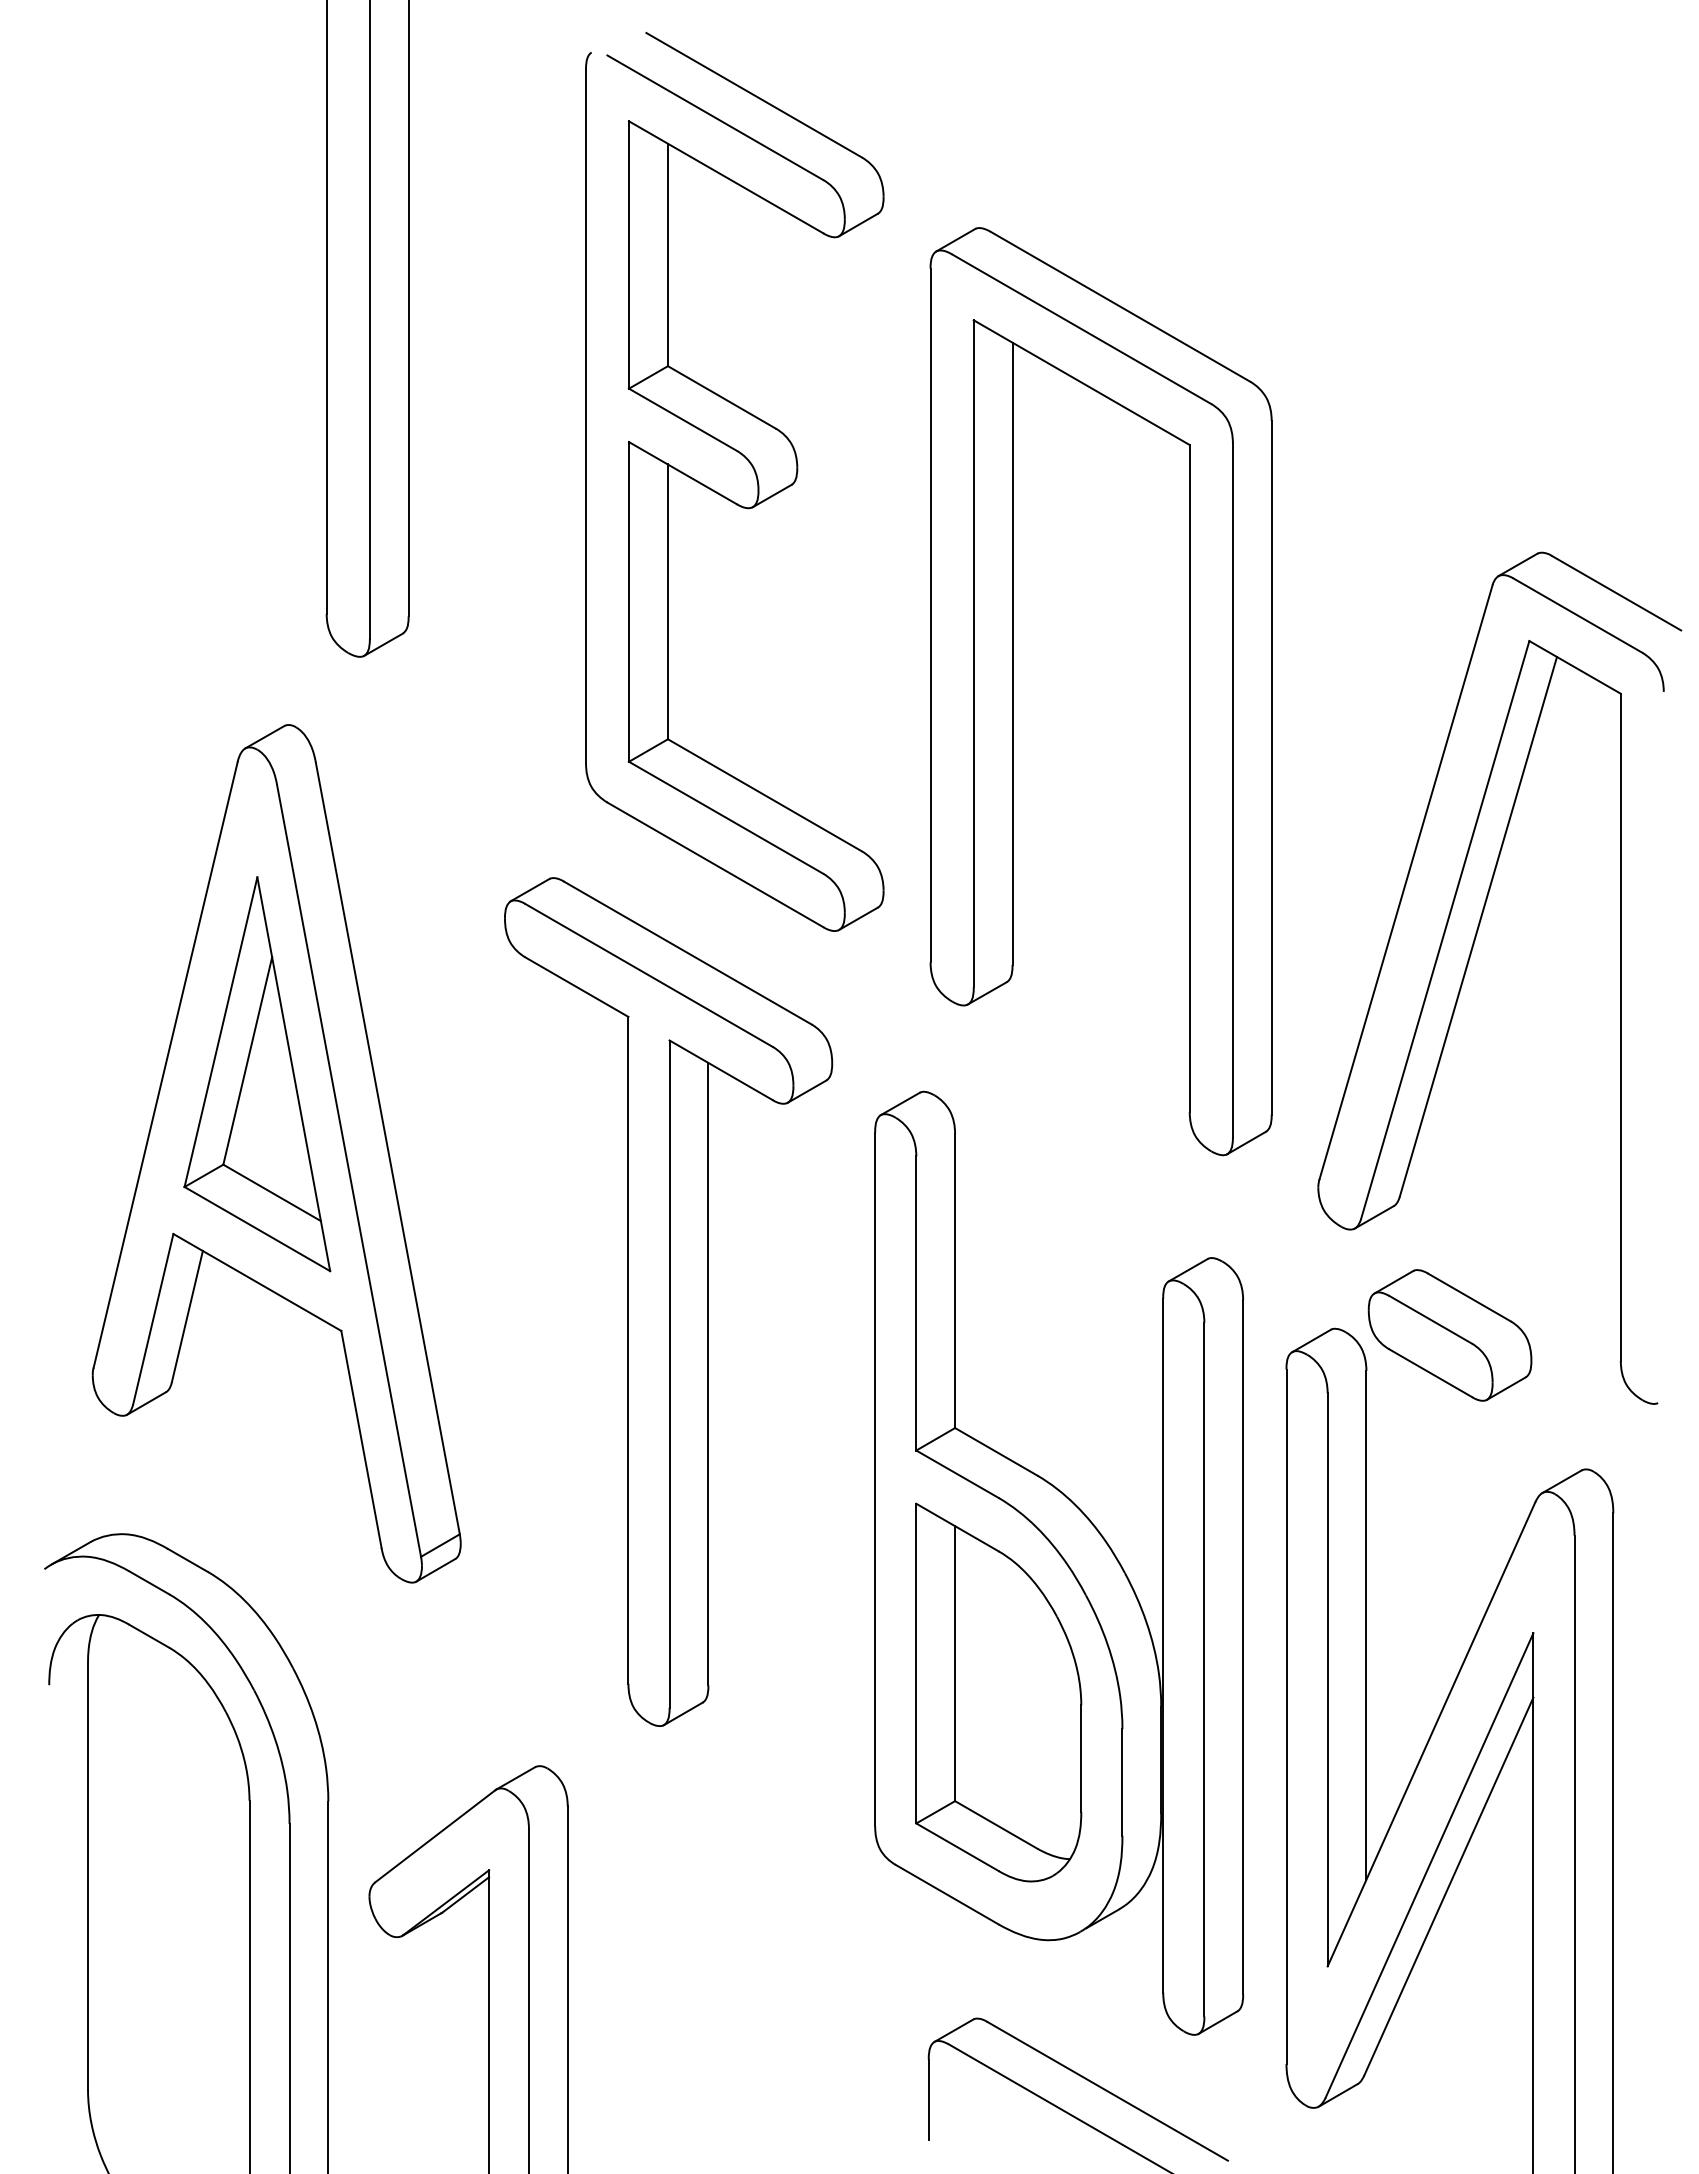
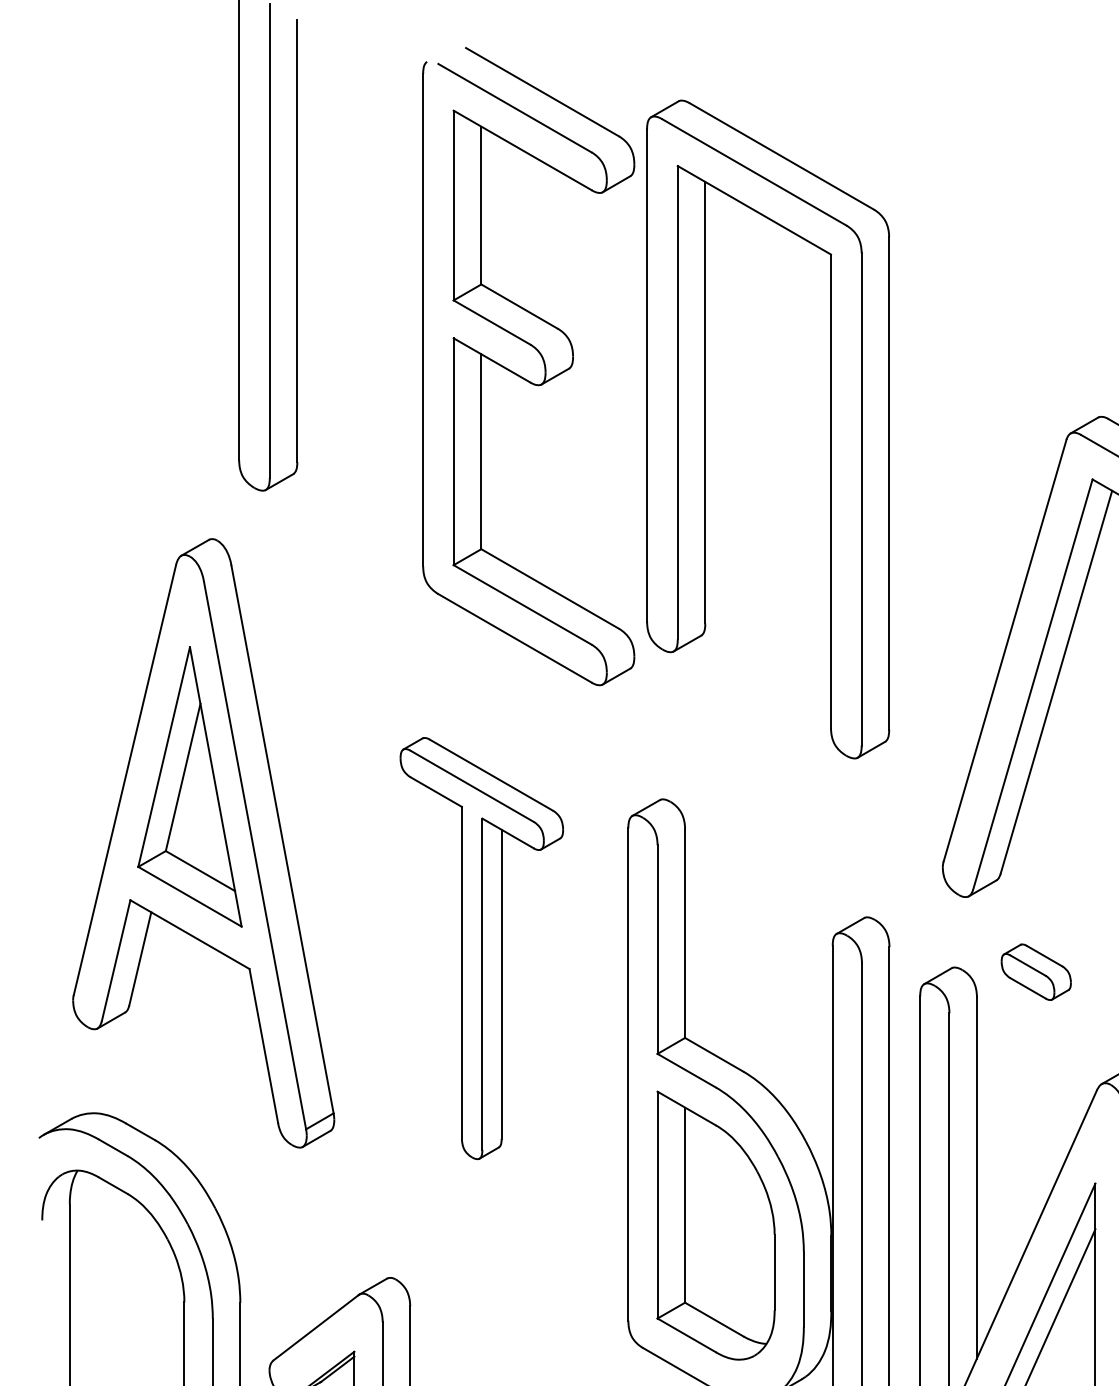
part: (1013, 691) -> (705, 429), moved
part: (668, 1301) -> (481, 948), size x0.7
part: (1449, 1335) -> (1035, 972), size x0.6

